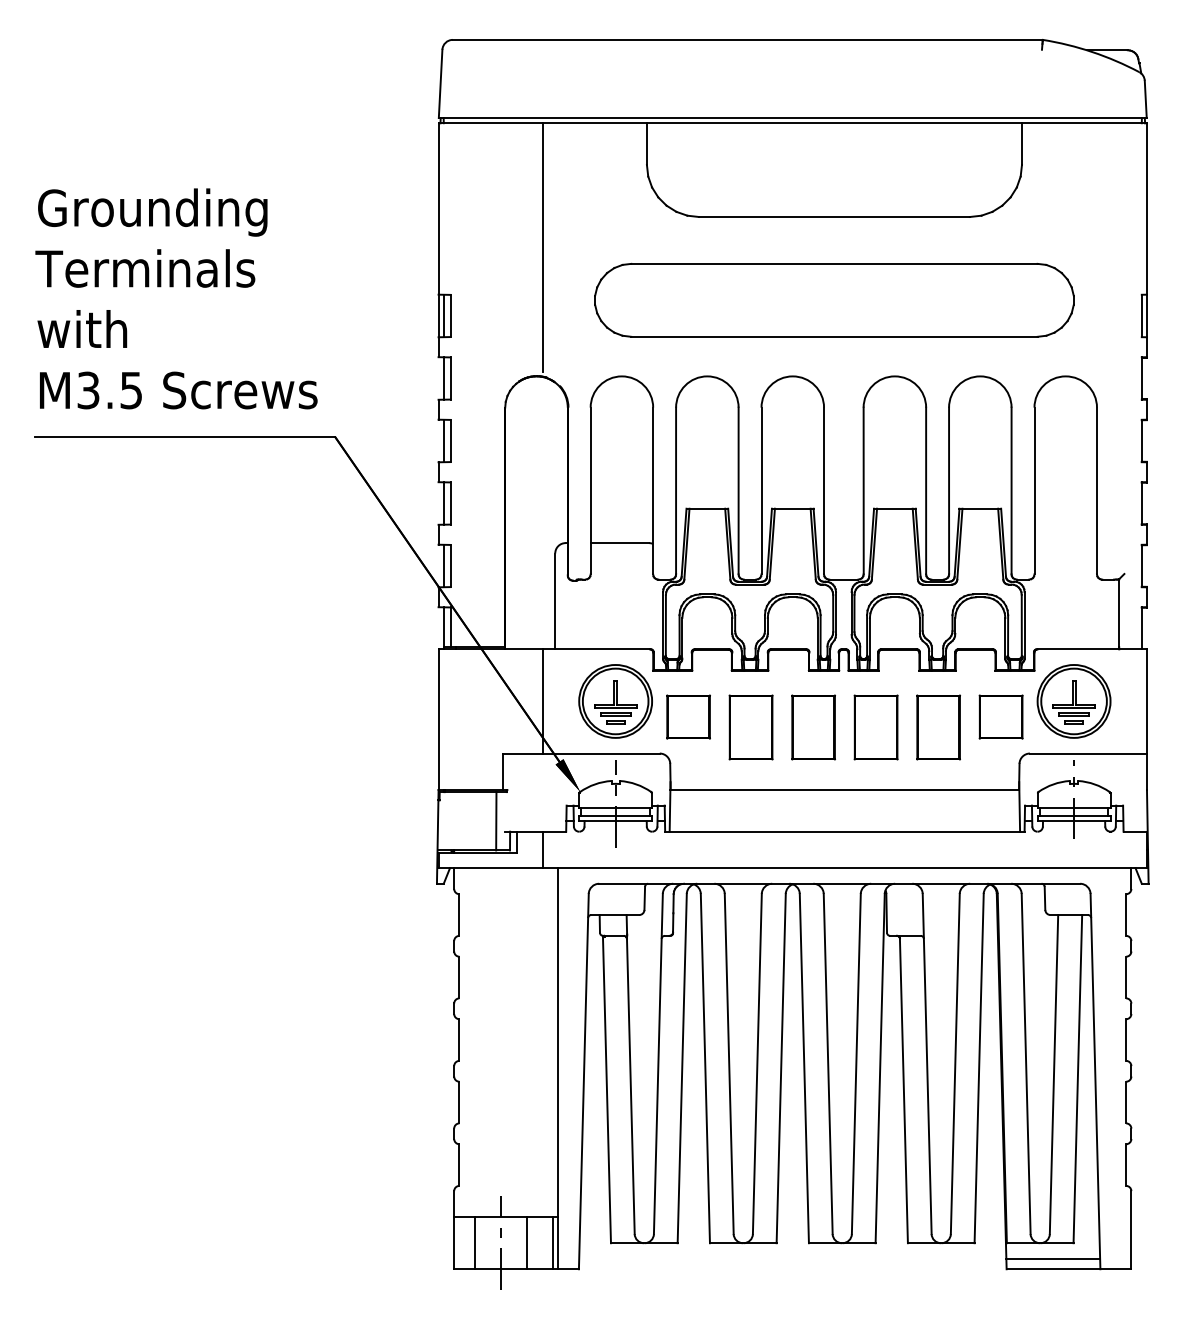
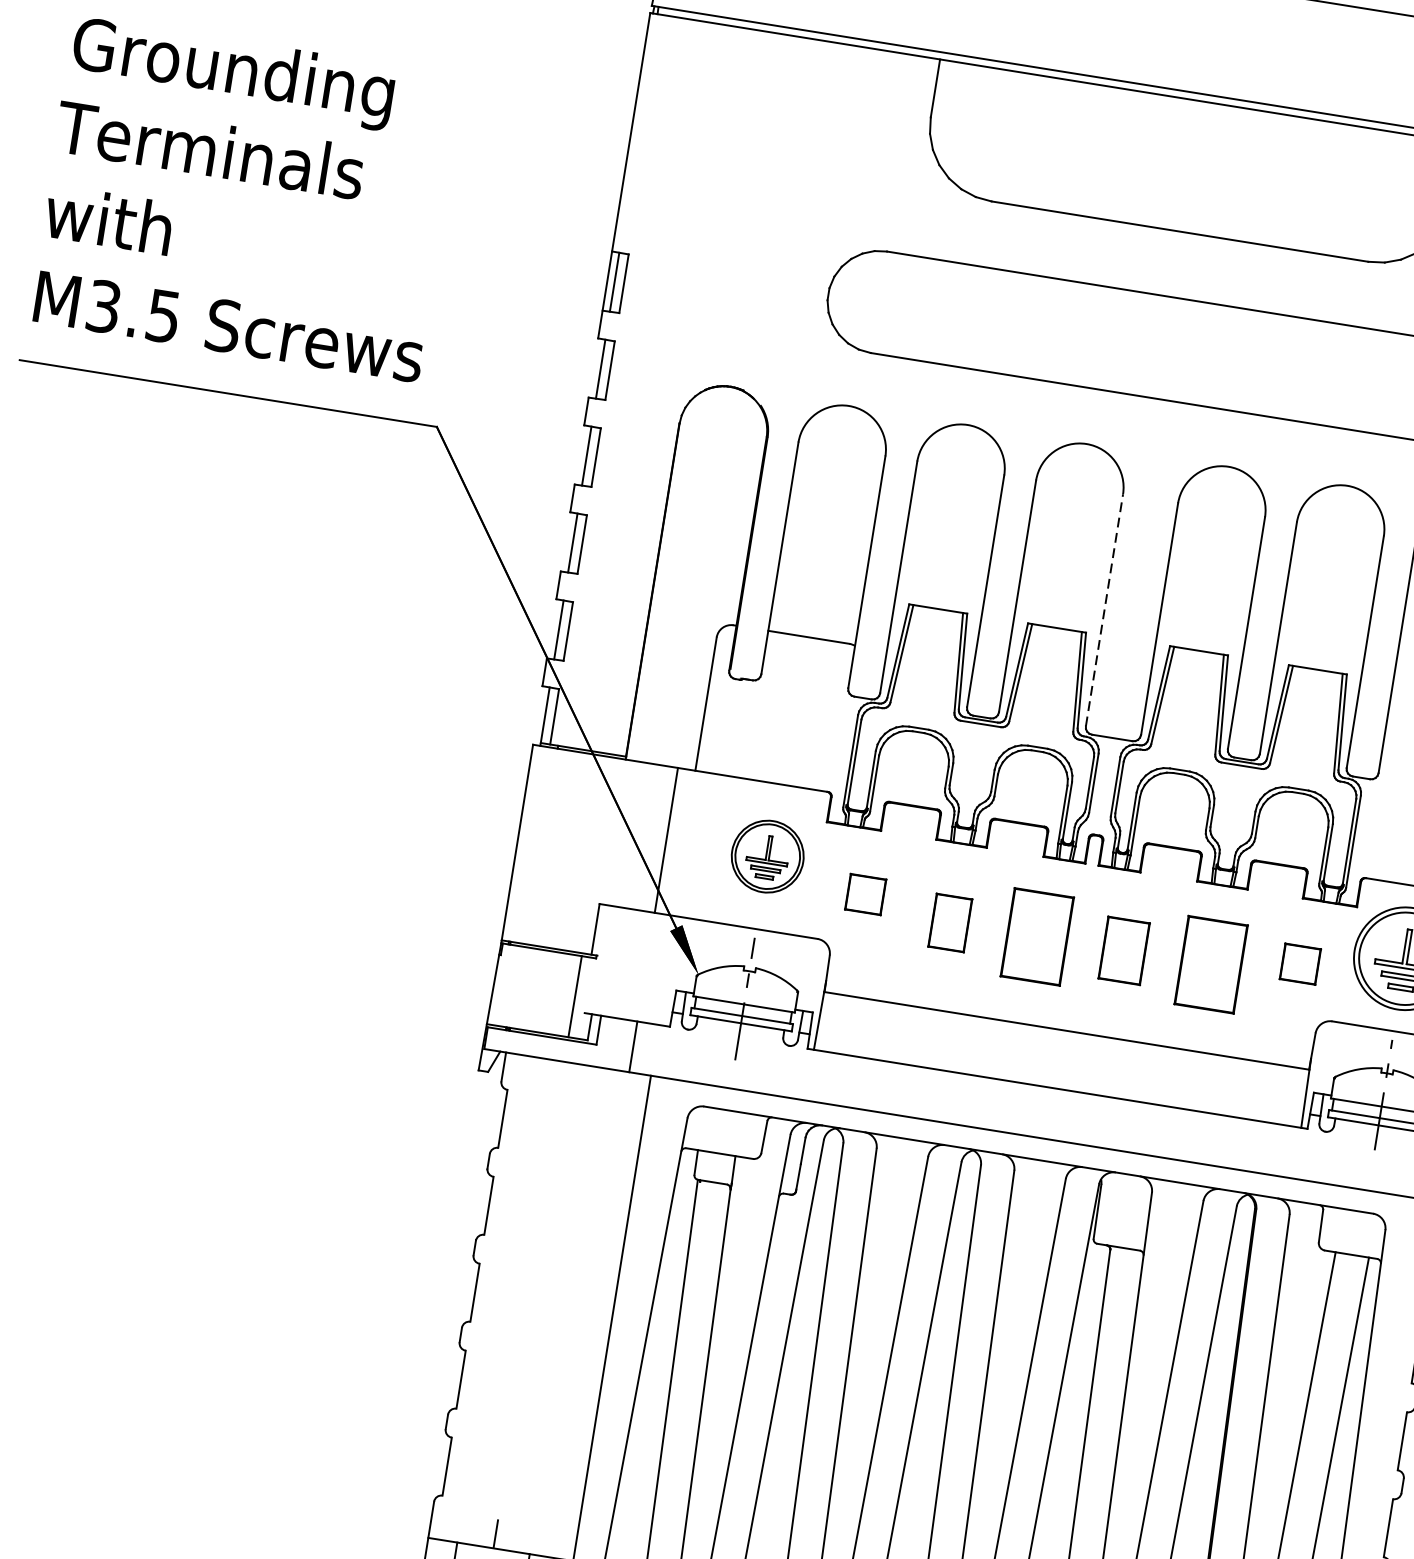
line: (542, 247) -> (767, 208), removed
line: (824, 490) -> (1105, 609), solid -> dashed
part: (615, 701) -> (767, 856), size x0.7
part: (688, 716) -> (865, 893), size x0.6
part: (1000, 716) -> (1299, 963), size x0.6
part: (750, 727) -> (949, 922), size x0.6
part: (875, 727) -> (1123, 950), size x0.7

